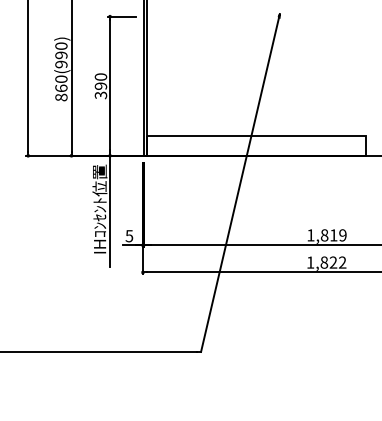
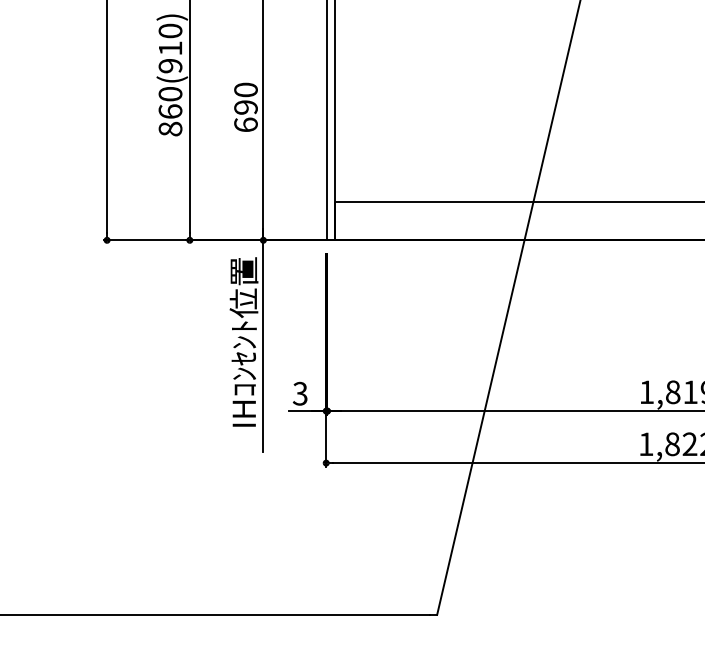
text: (61, 55) -> (170, 48), 860(990) -> 860(910)
text: (100, 95) -> (245, 125), 390 -> 690
text: (129, 235) -> (300, 392), 5 -> 3

